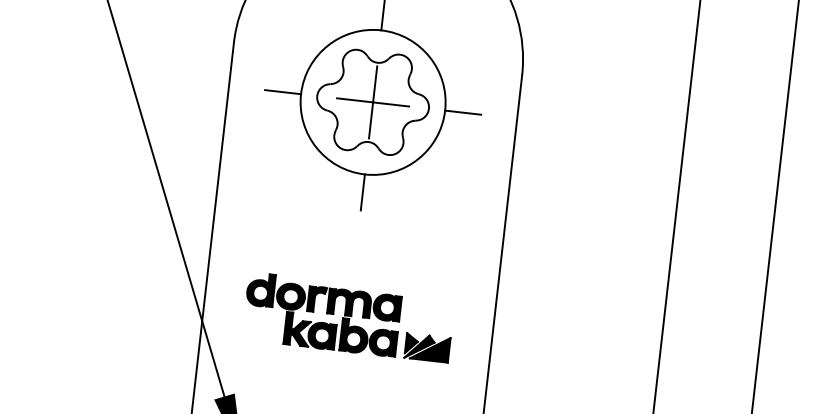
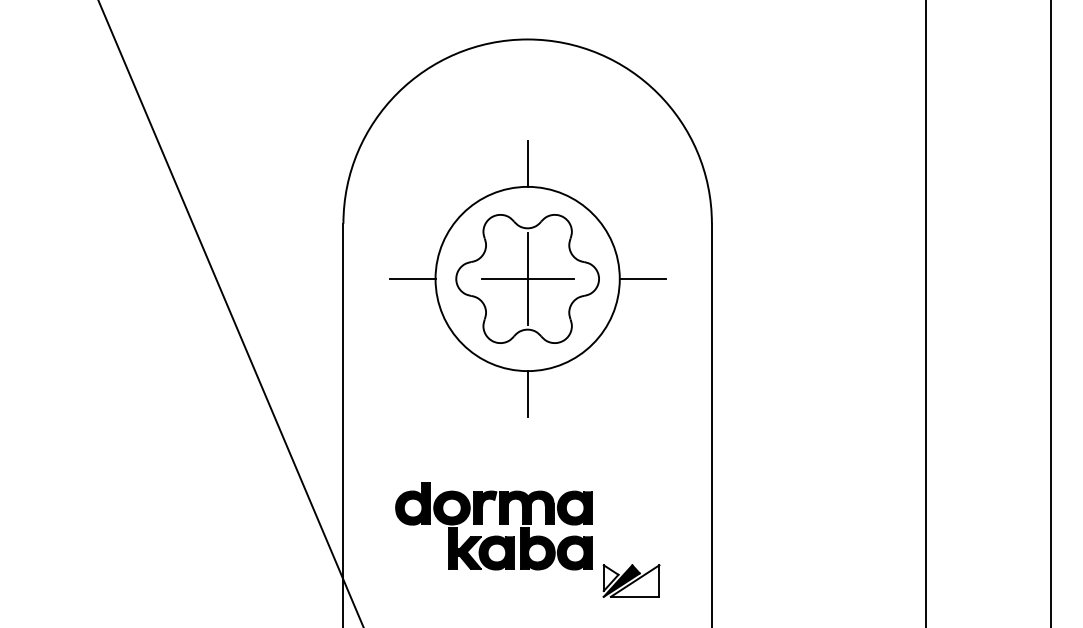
part: (326, 313) -> (499, 524), moved
fill: (411, 344) -> (610, 578), removed
fill: (429, 347) -> (634, 580), removed

